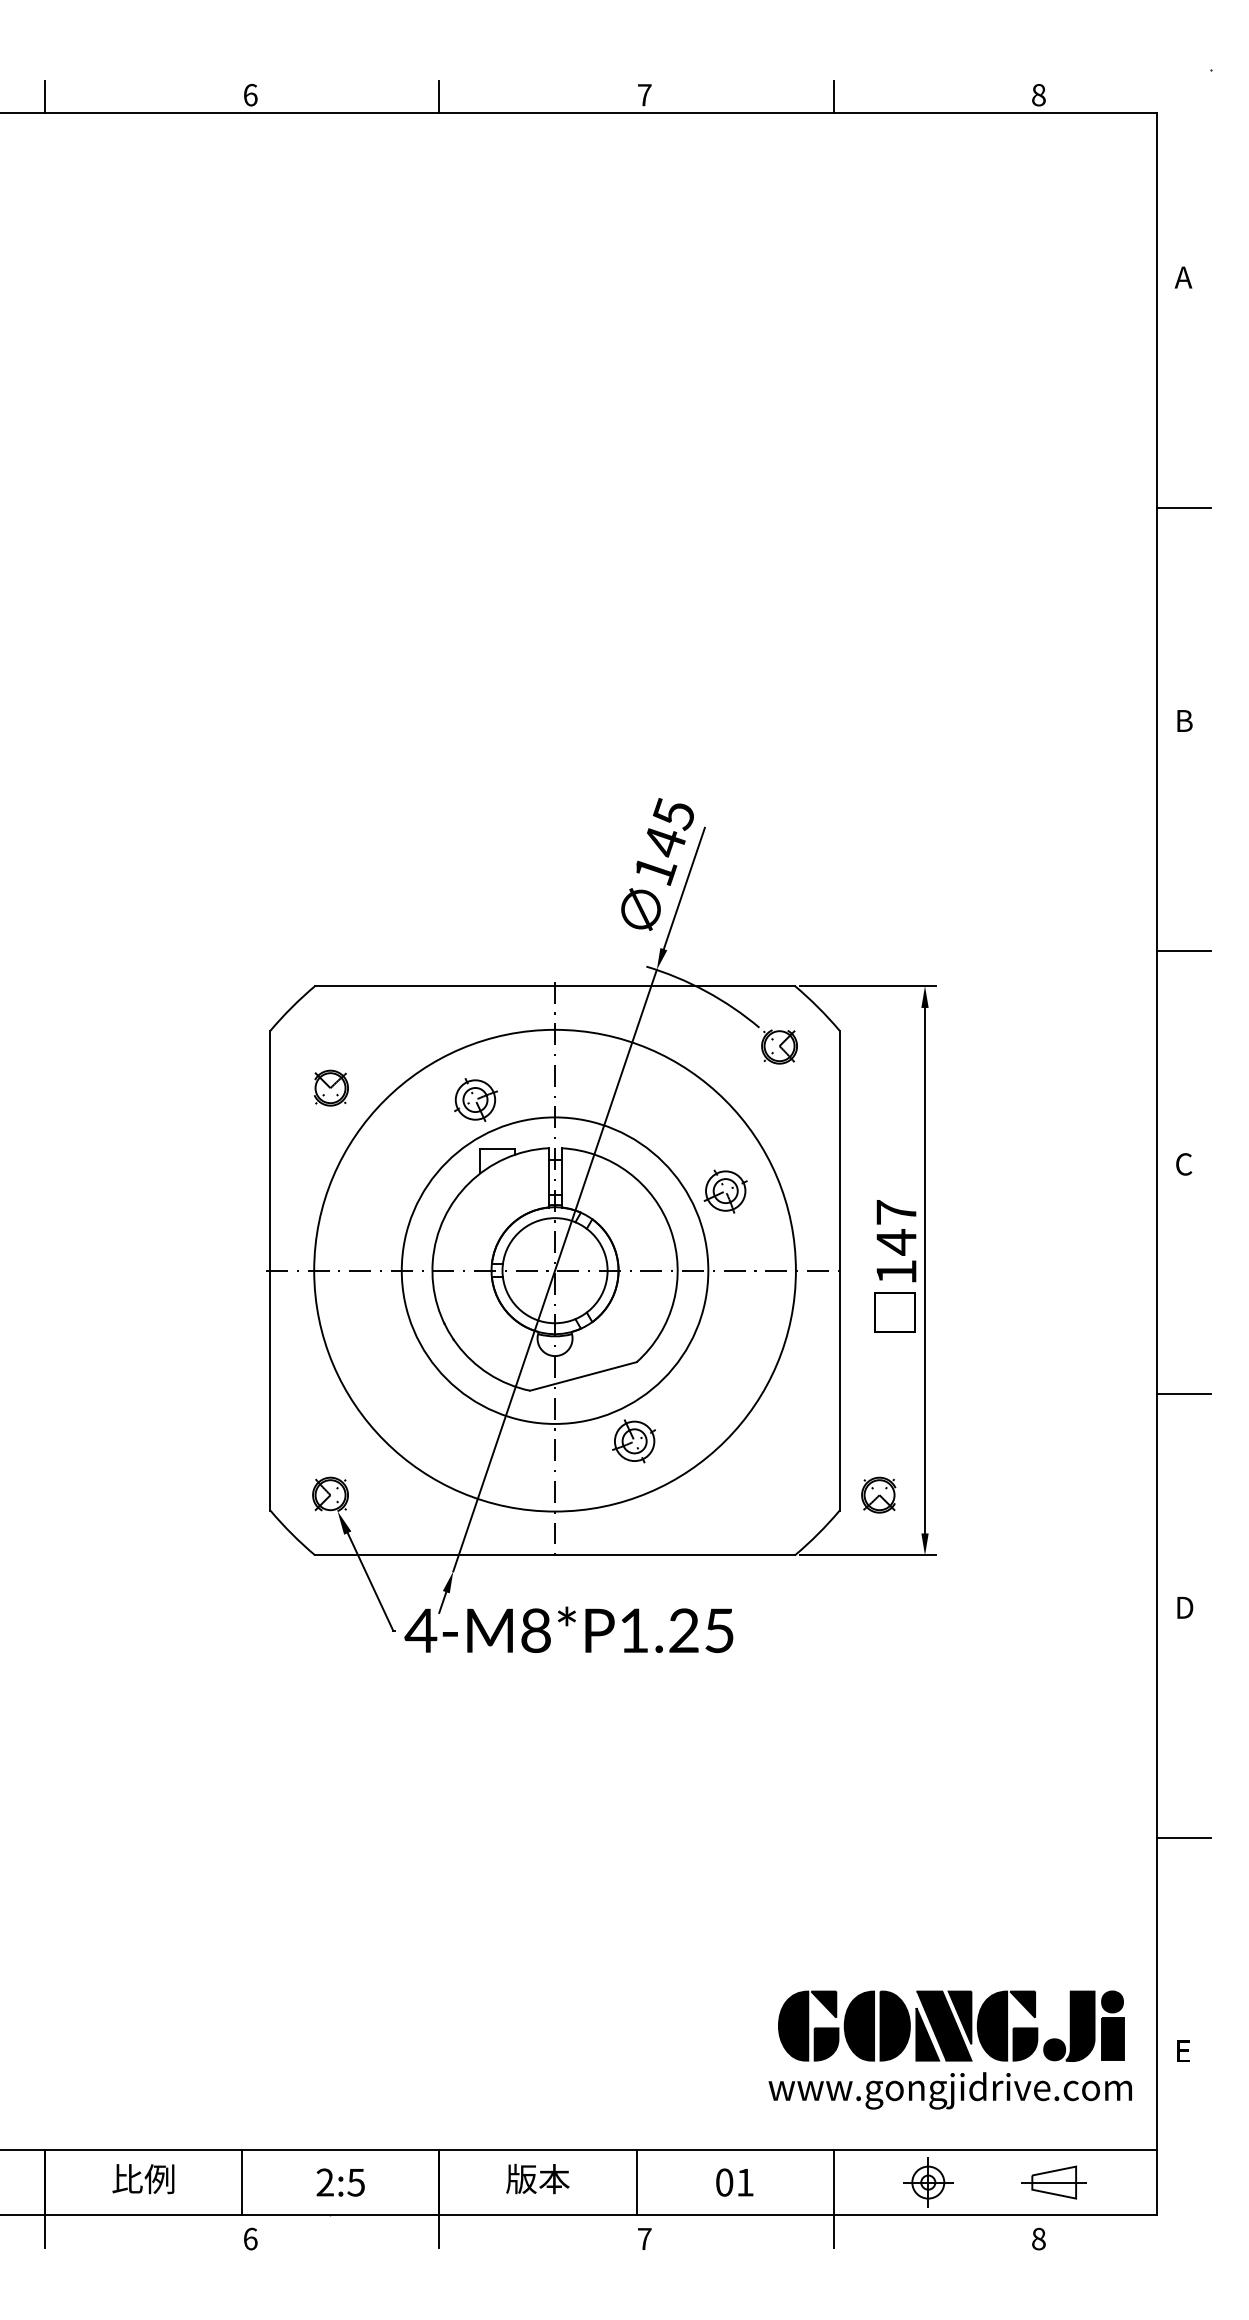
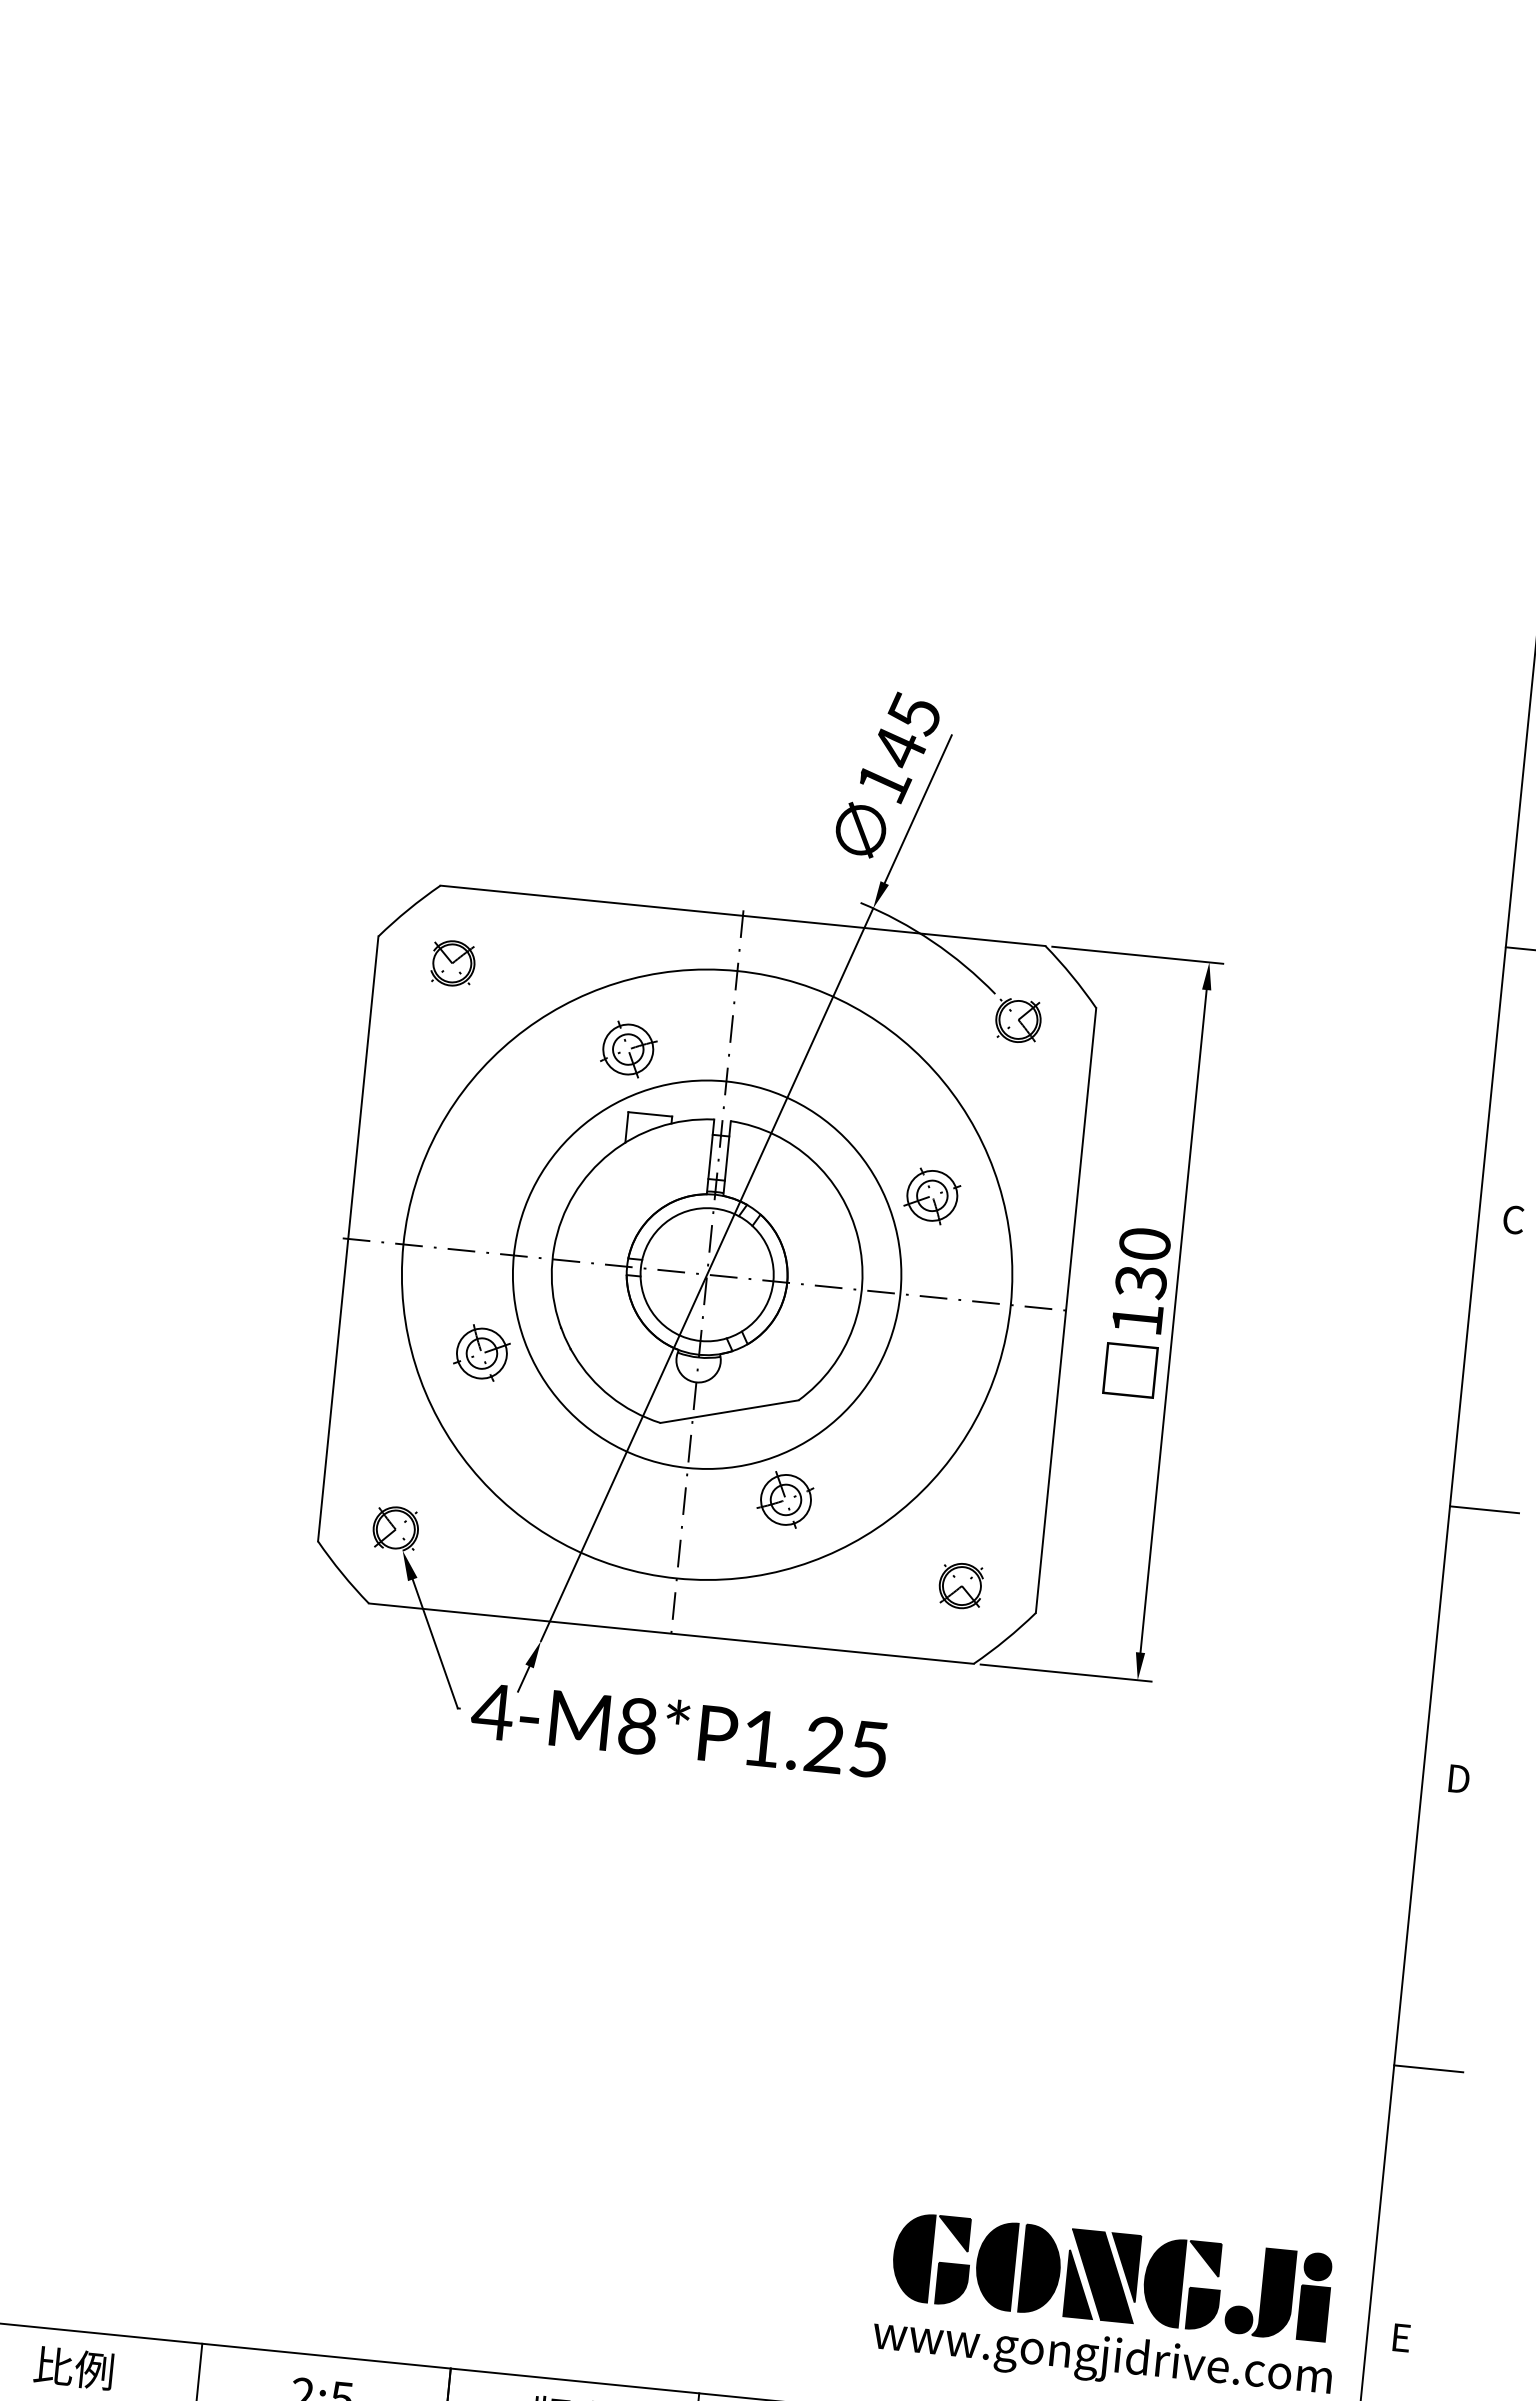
part: (330, 1087) -> (452, 962), moved
text: (896, 1227) -> (1143, 1263), 147 -> 130
part: (384, 1349) -> (482, 1352), added
part: (878, 1494) -> (960, 1585), moved

